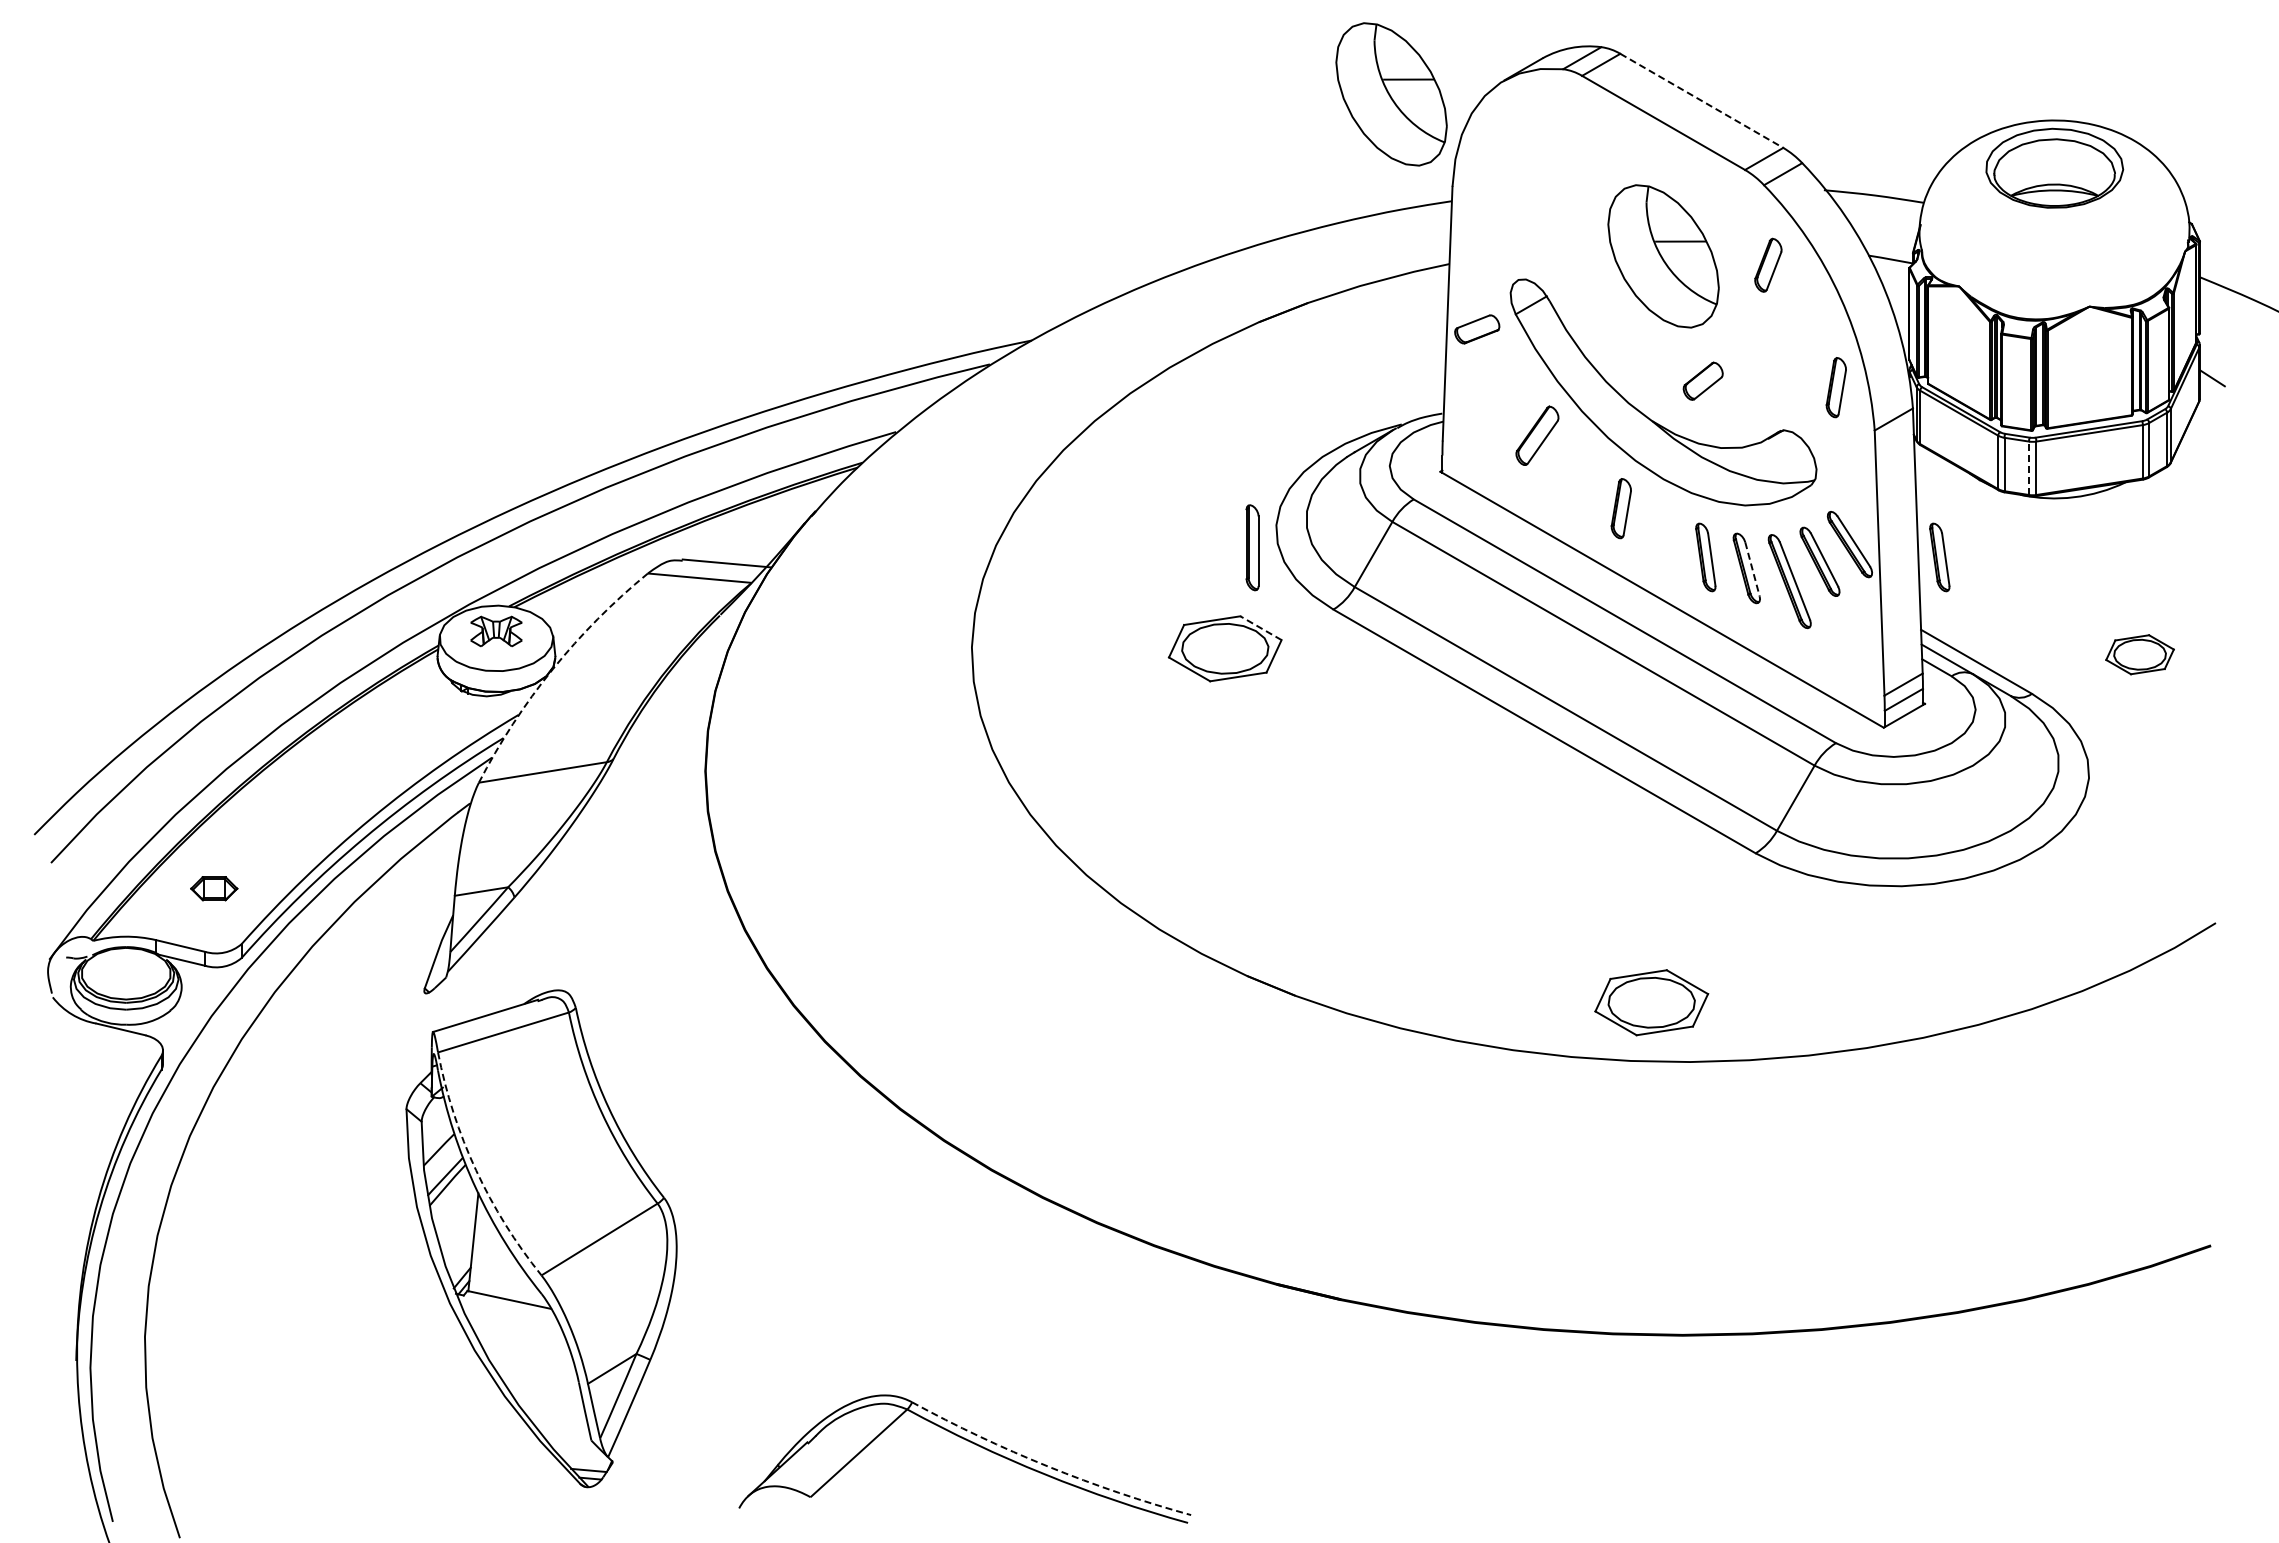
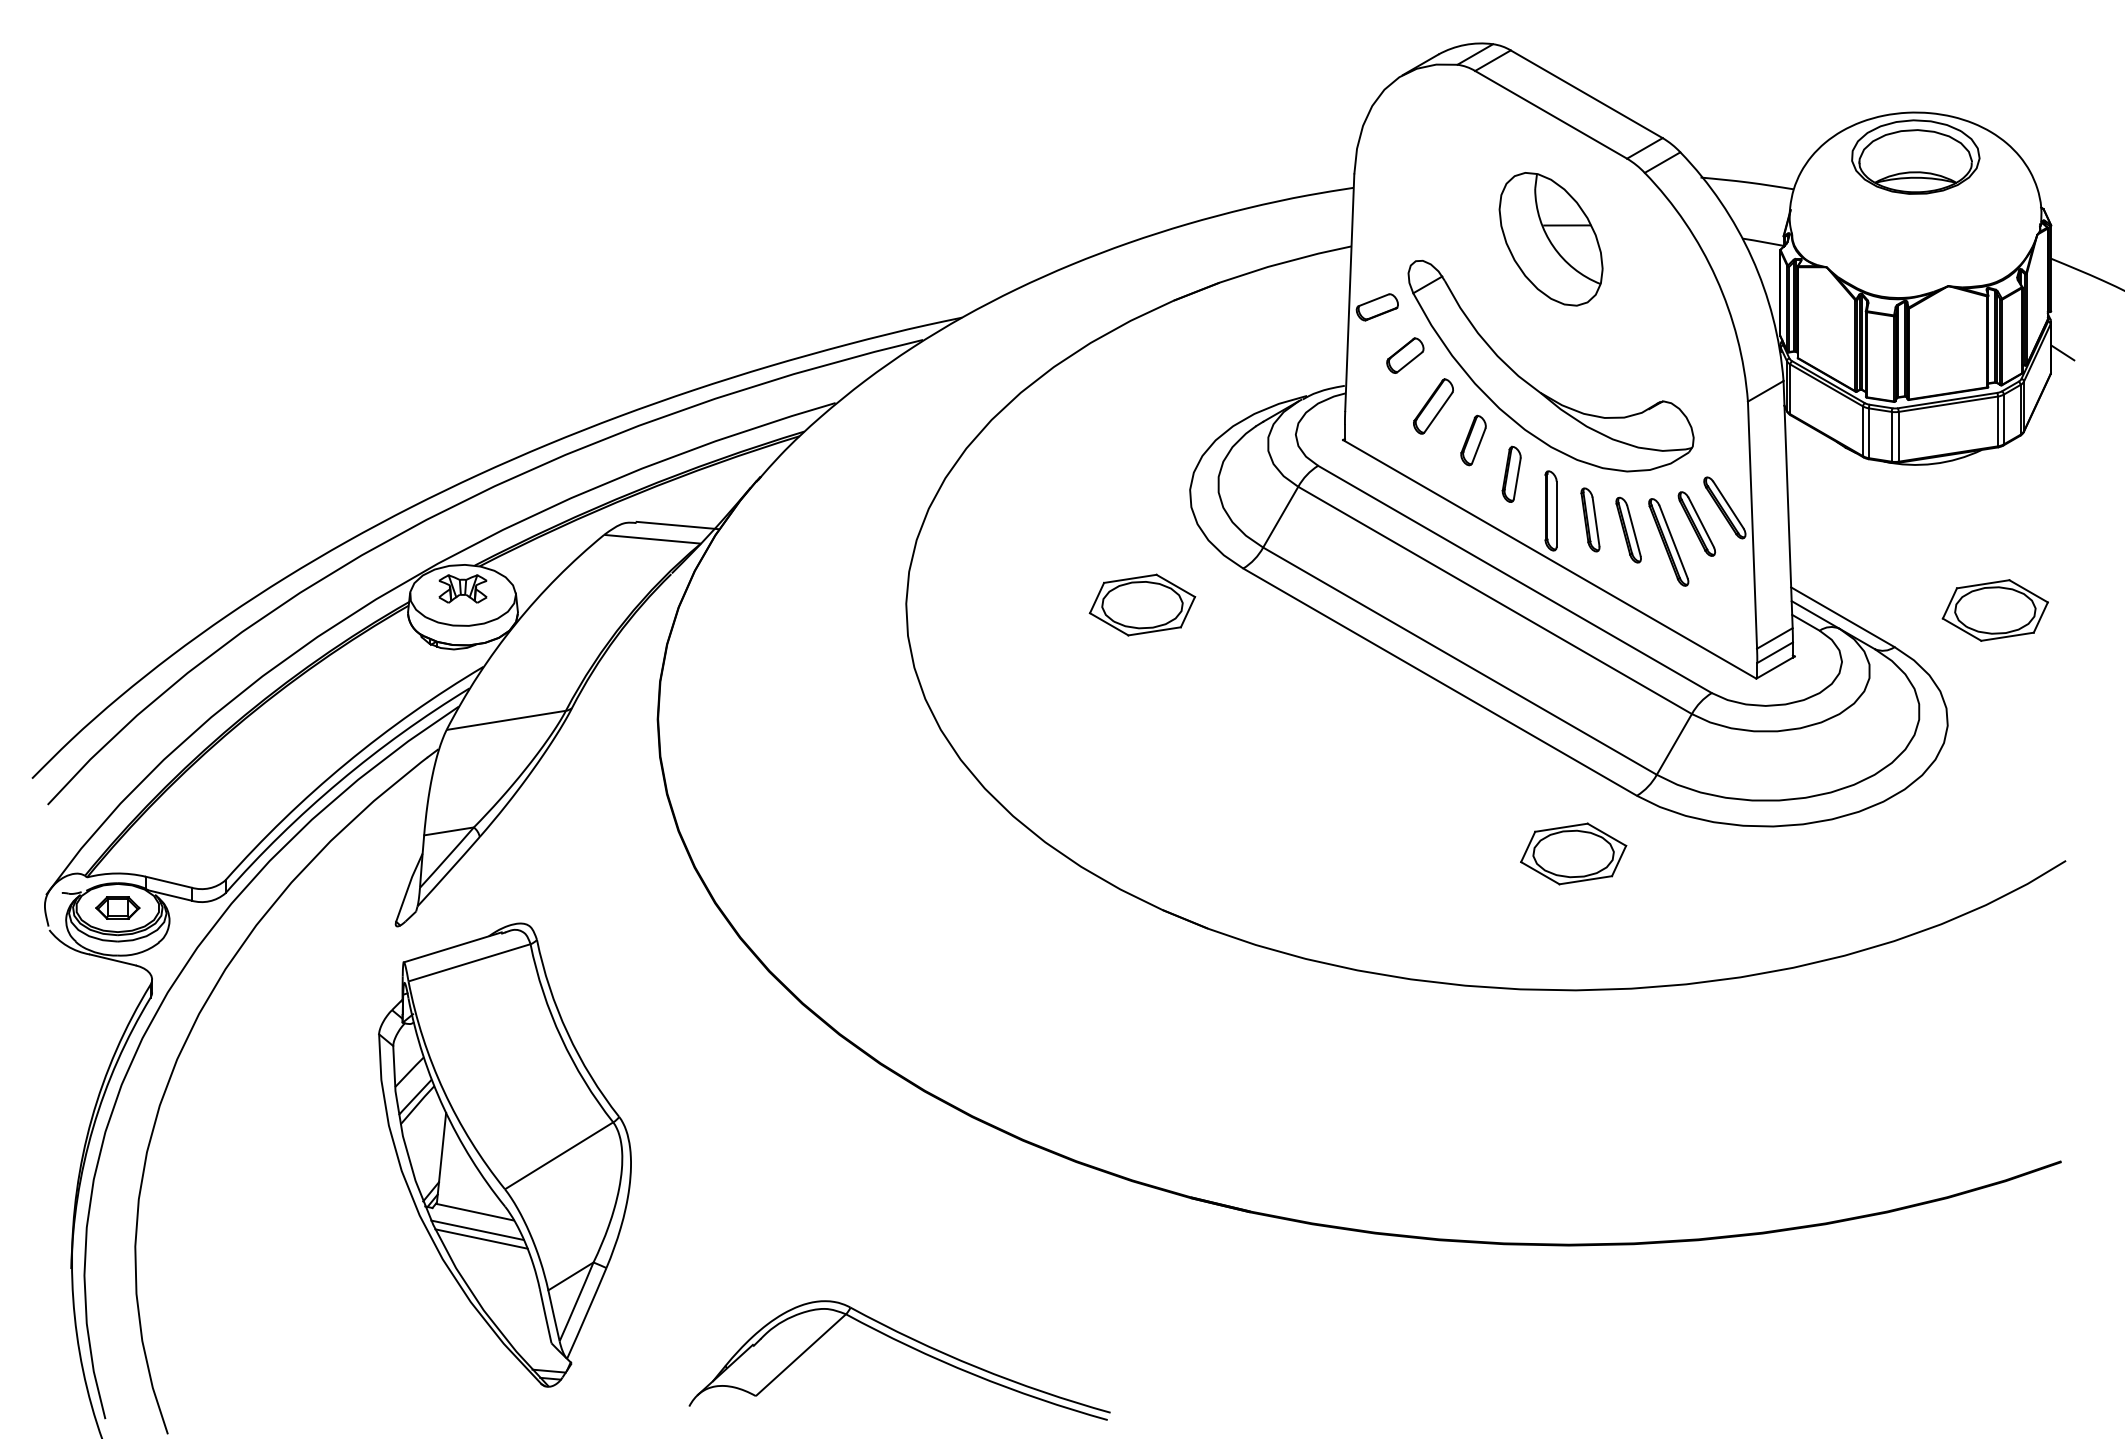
part: (1391, 94) -> (1297, 88), removed
line: (1702, 101) -> (1587, 94), dashed -> solid
part: (1768, 264) -> (1473, 439), moved
part: (1702, 380) -> (1404, 354), moved
part: (1835, 387) -> (1711, 361), removed
line: (2029, 468) -> (1892, 437), dashed -> solid
part: (1252, 547) -> (1551, 510), moved
part: (1939, 557) -> (1808, 519), removed
line: (1752, 569) -> (1633, 531), dashed -> solid
line: (1261, 628) -> (1176, 586), dashed -> solid
part: (2139, 654) -> (1994, 610), size x1.67
arc: (552, 669) -> (515, 624), dashed -> solid
part: (214, 888) -> (118, 907), moved
part: (1651, 1002) -> (1573, 853), moved
arc: (476, 1170) -> (444, 1091), dashed -> solid
line: (511, 1318) -> (477, 1229), added
line: (515, 1328) -> (480, 1238), added
arc: (1048, 1466) -> (977, 1367), dashed -> solid

